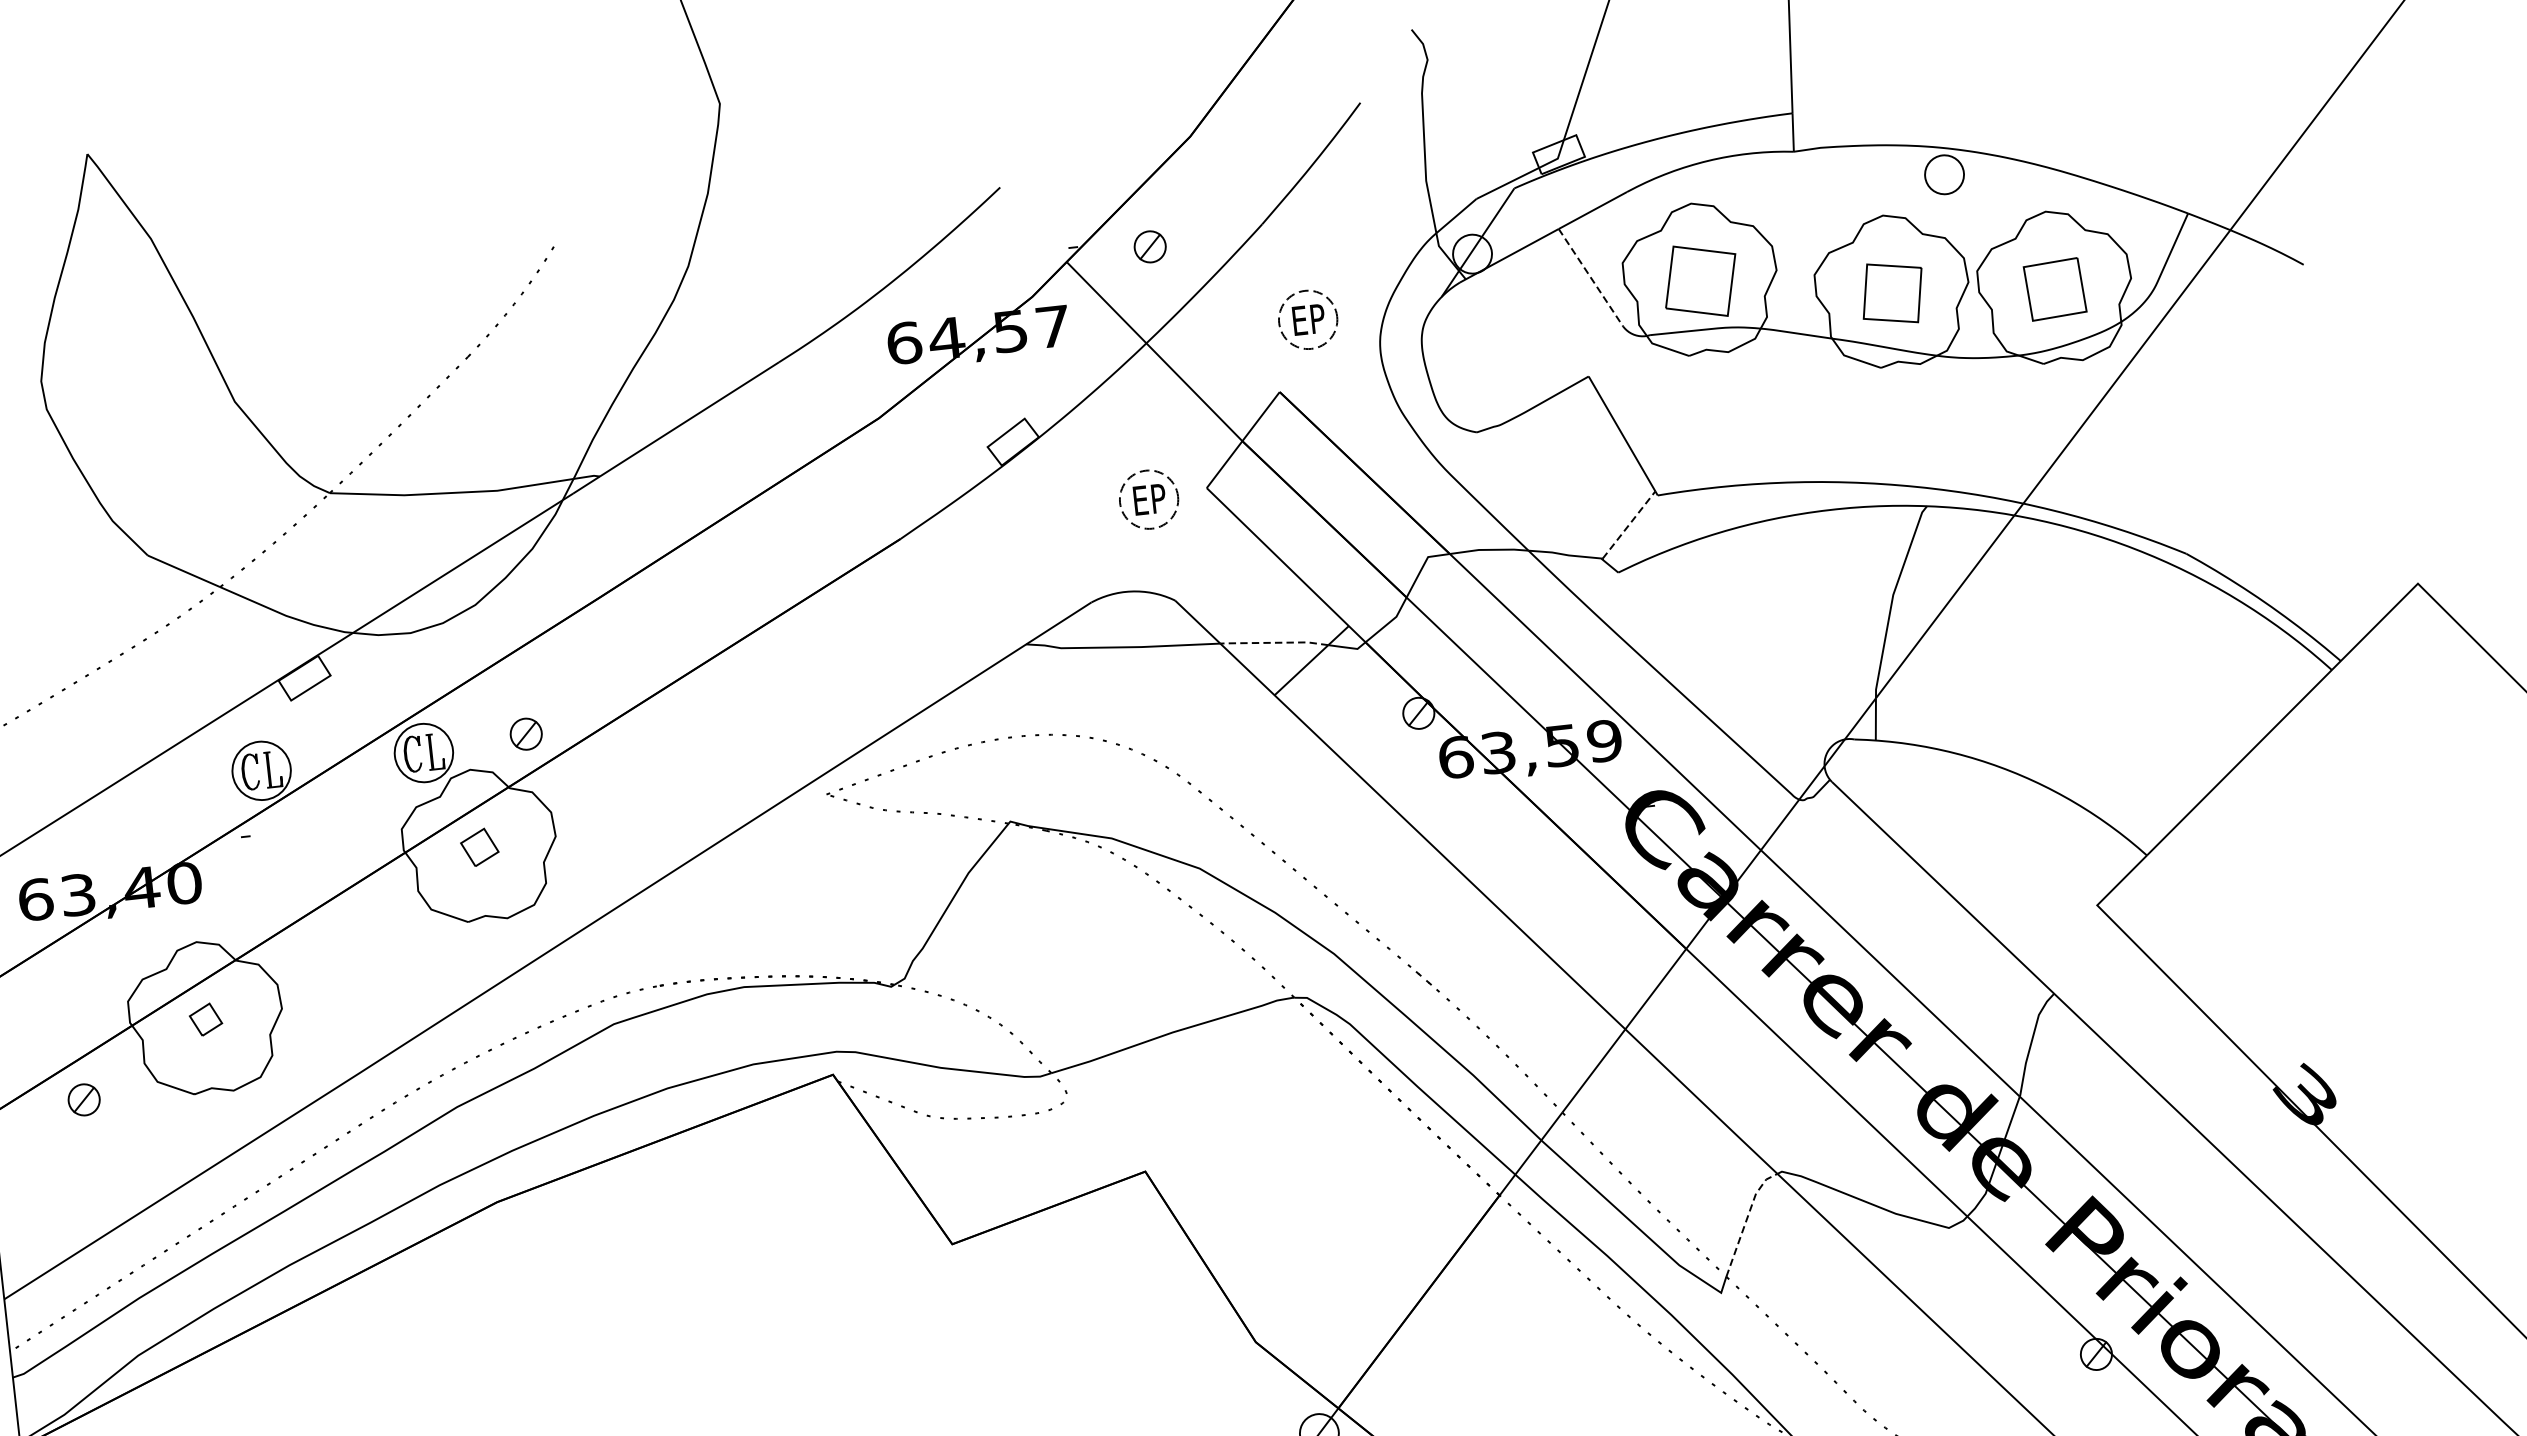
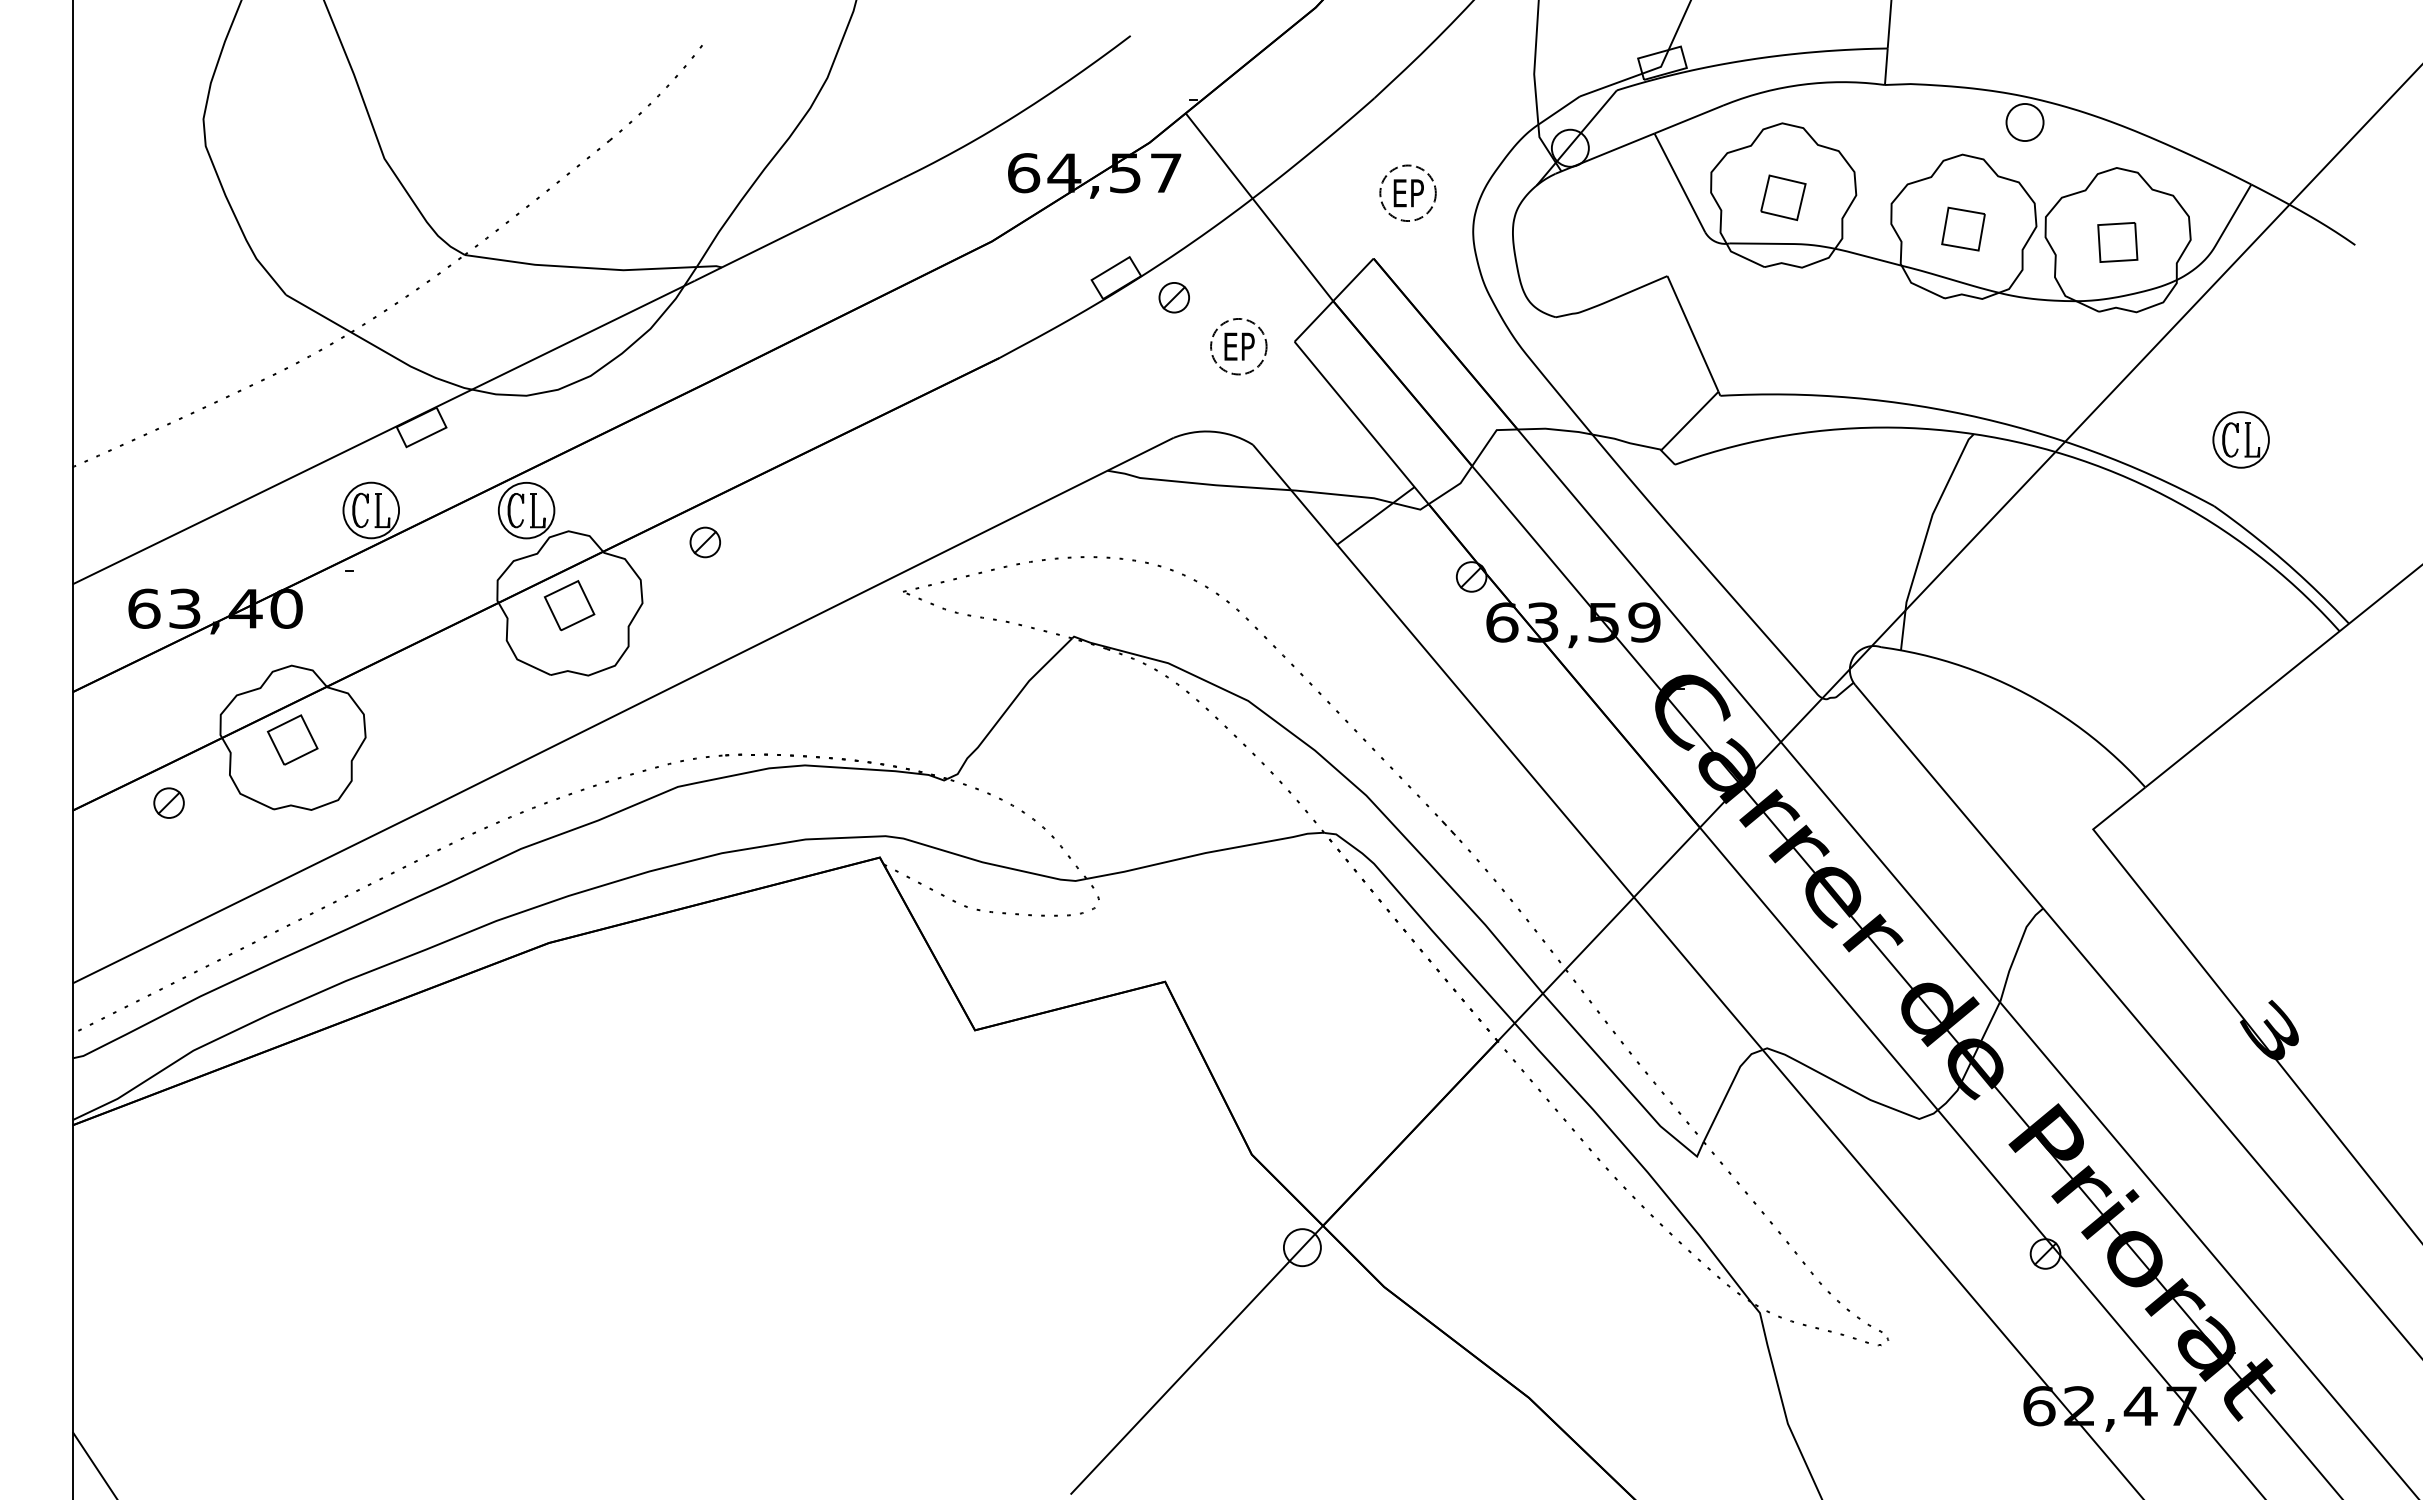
part: (1149, 246) -> (1173, 297), moved
line: (1590, 277) -> (1679, 182), dashed -> solid
part: (1700, 280) -> (1783, 197), size x0.62
part: (2054, 289) -> (2117, 242), size x0.71
part: (1892, 292) -> (1963, 228), size x0.71
part: (2206, 481) -> (2240, 439), added
line: (1629, 524) -> (1690, 420), dashed -> solid
line: (1274, 643) -> (1342, 495), dashed -> solid
part: (525, 734) -> (704, 542), moved
part: (479, 847) -> (569, 605), size x1.43
part: (205, 1019) -> (292, 739), size x1.67
line: (1746, 1219) -> (1728, 1089), dashed -> solid

